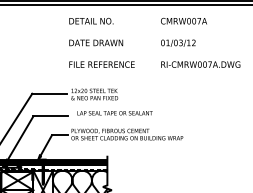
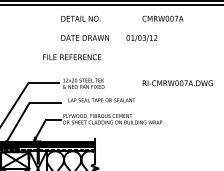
text: (177, 43) -> (141, 38), moved
text: (102, 64) -> (72, 57), moved
text: (200, 64) -> (177, 83), moved

